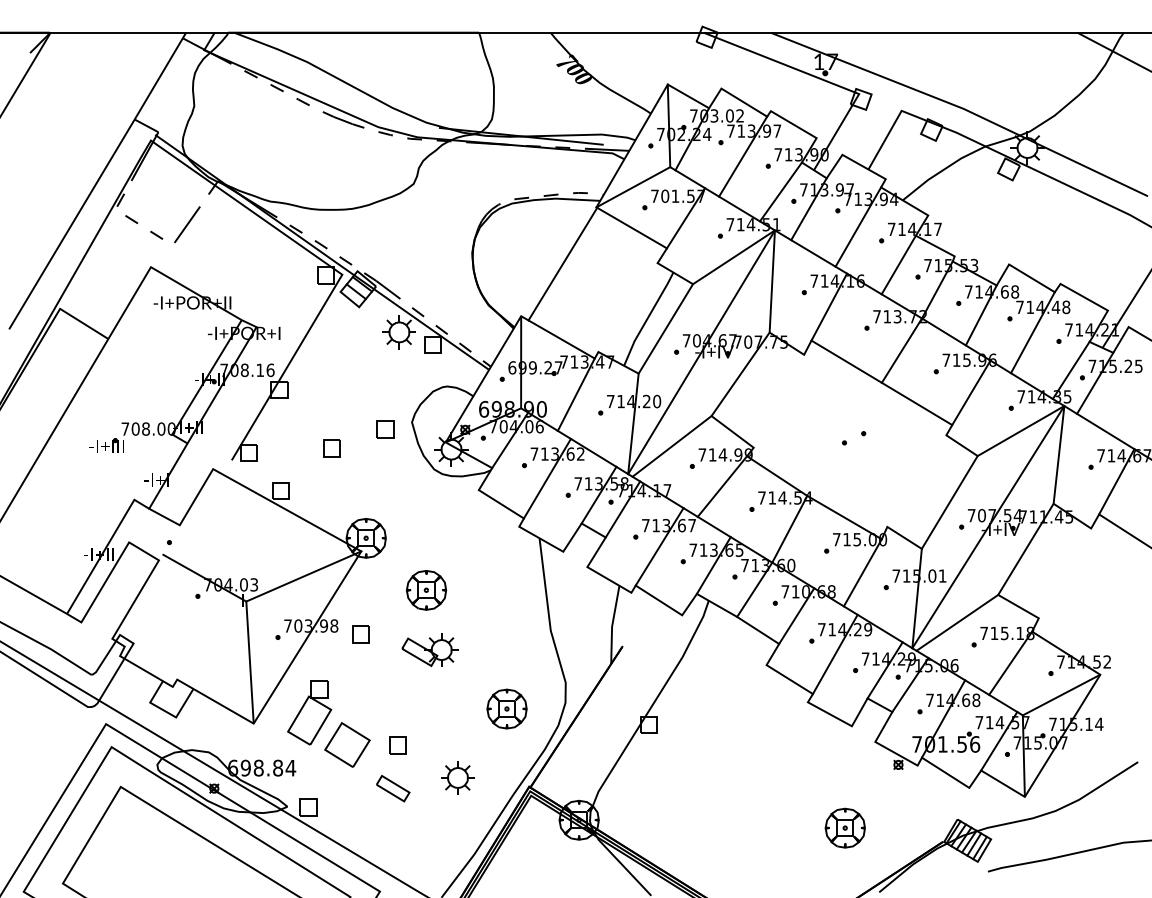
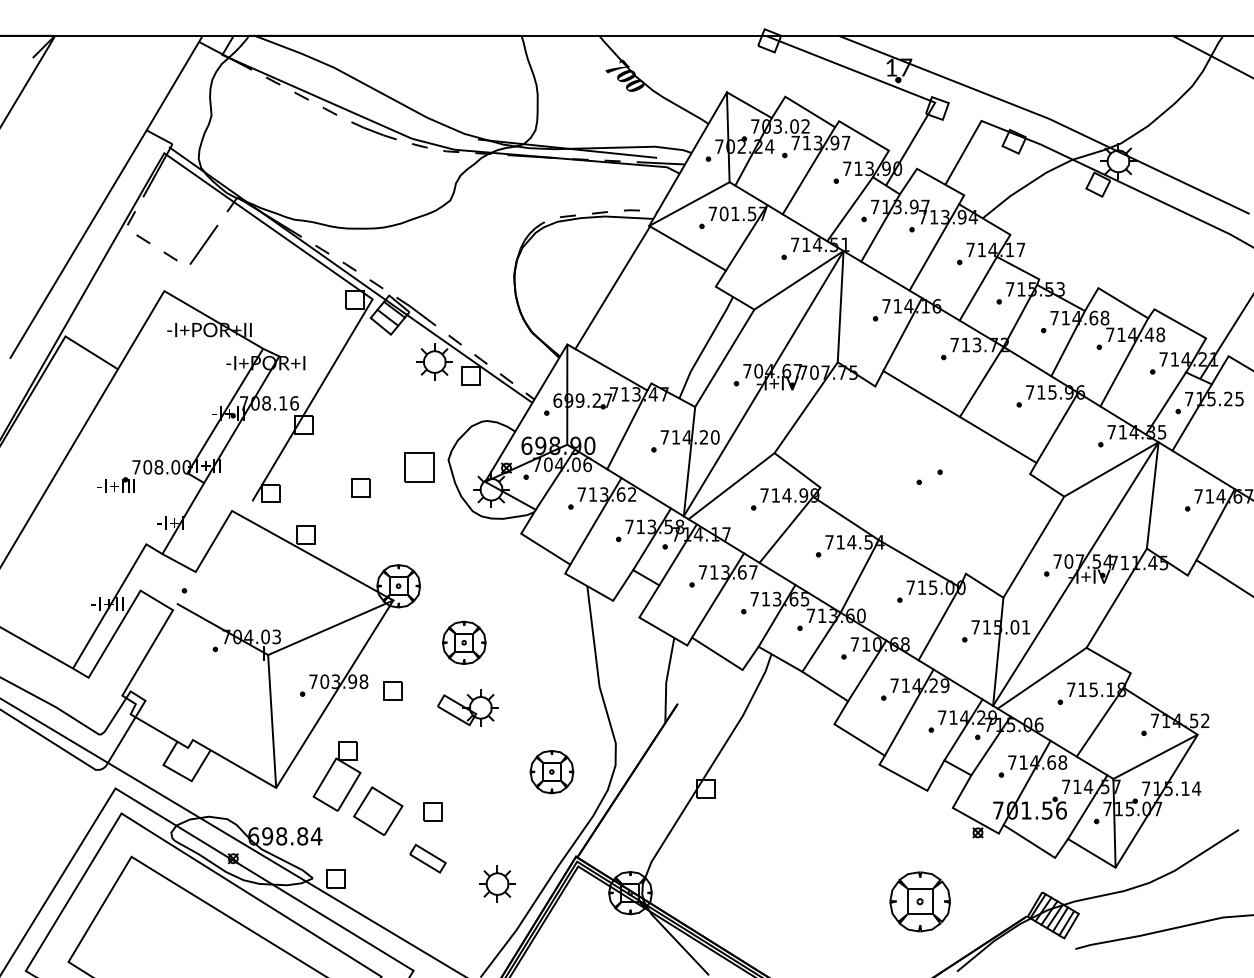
part: (385, 429) -> (419, 467), size x1.6
part: (457, 777) -> (497, 883), moved
part: (844, 827) -> (919, 901), size x1.4

